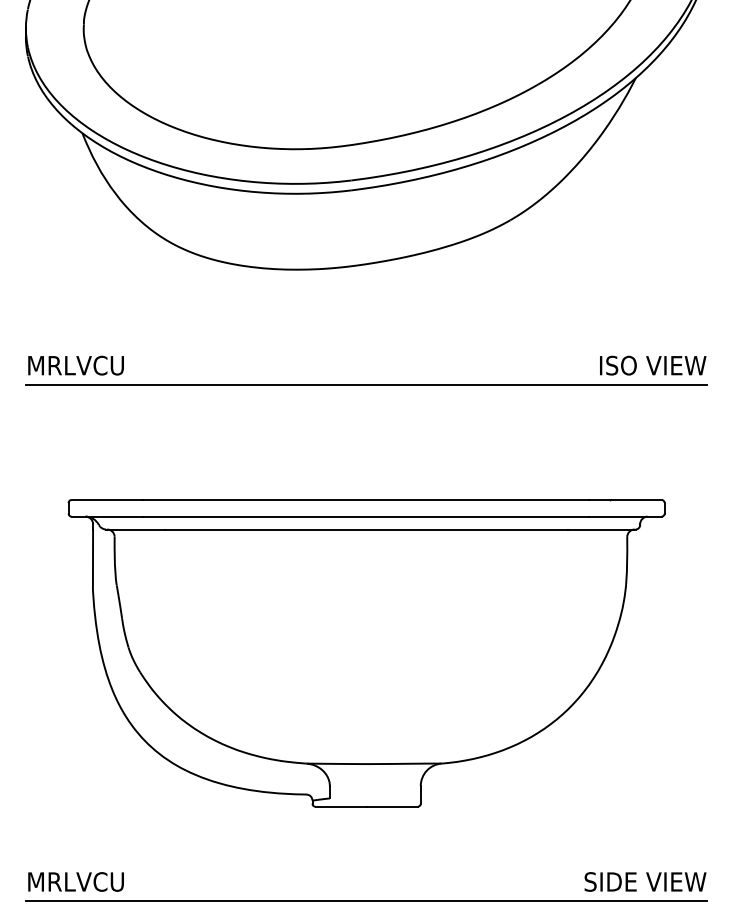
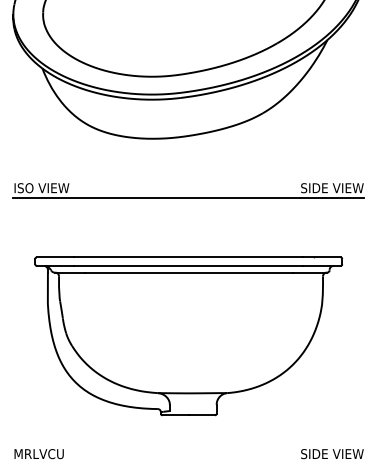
text: (82, 366) -> (42, 188), MRLVCU -> ISO VIEW
text: (610, 366) -> (314, 188), ISO VIEW -> SIDE VIEW
line: (366, 900) -> (188, 463), removed

